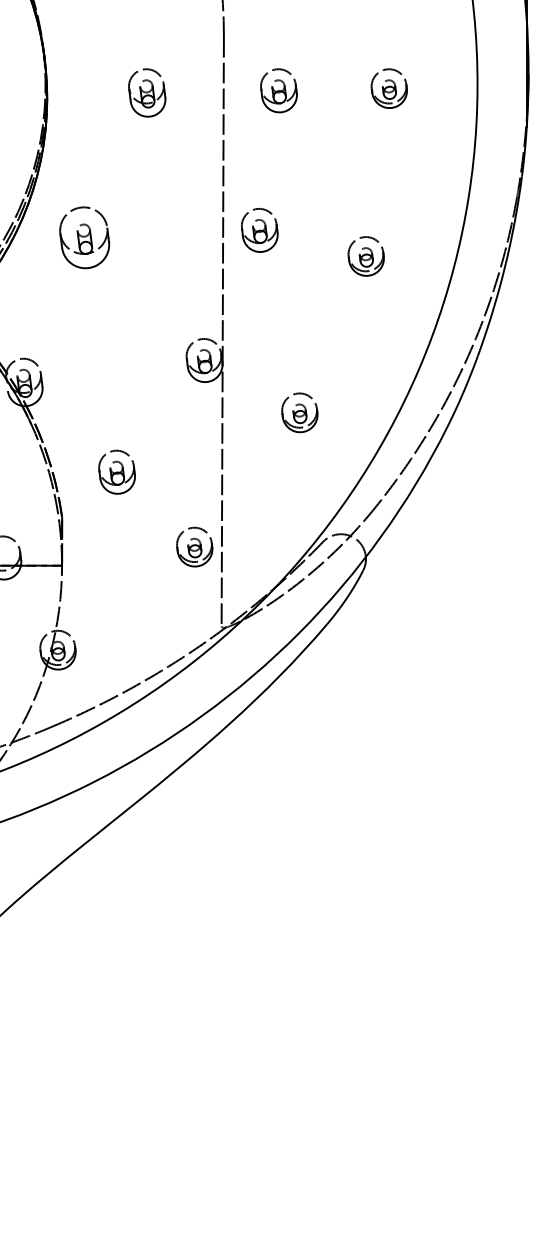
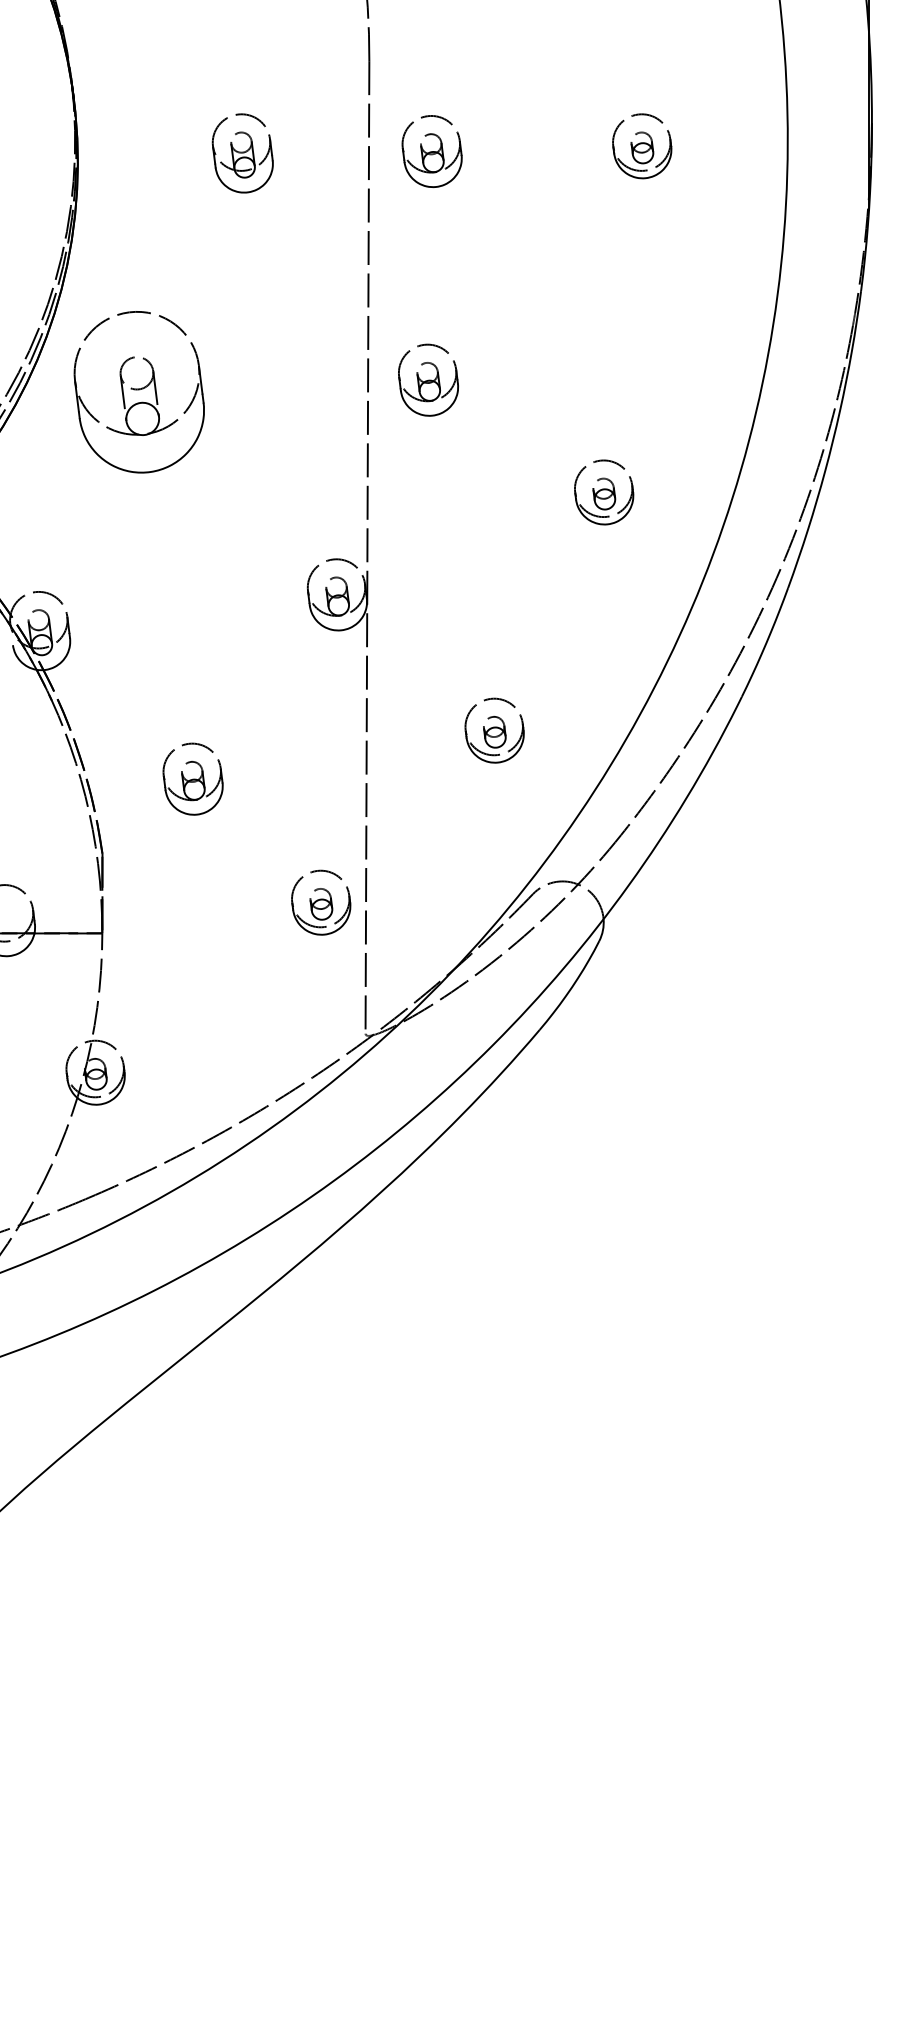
part: (278, 90) -> (431, 151), moved
part: (84, 237) -> (139, 391), size x1.6
part: (365, 256) -> (602, 492), moved
part: (299, 412) -> (494, 730), moved

